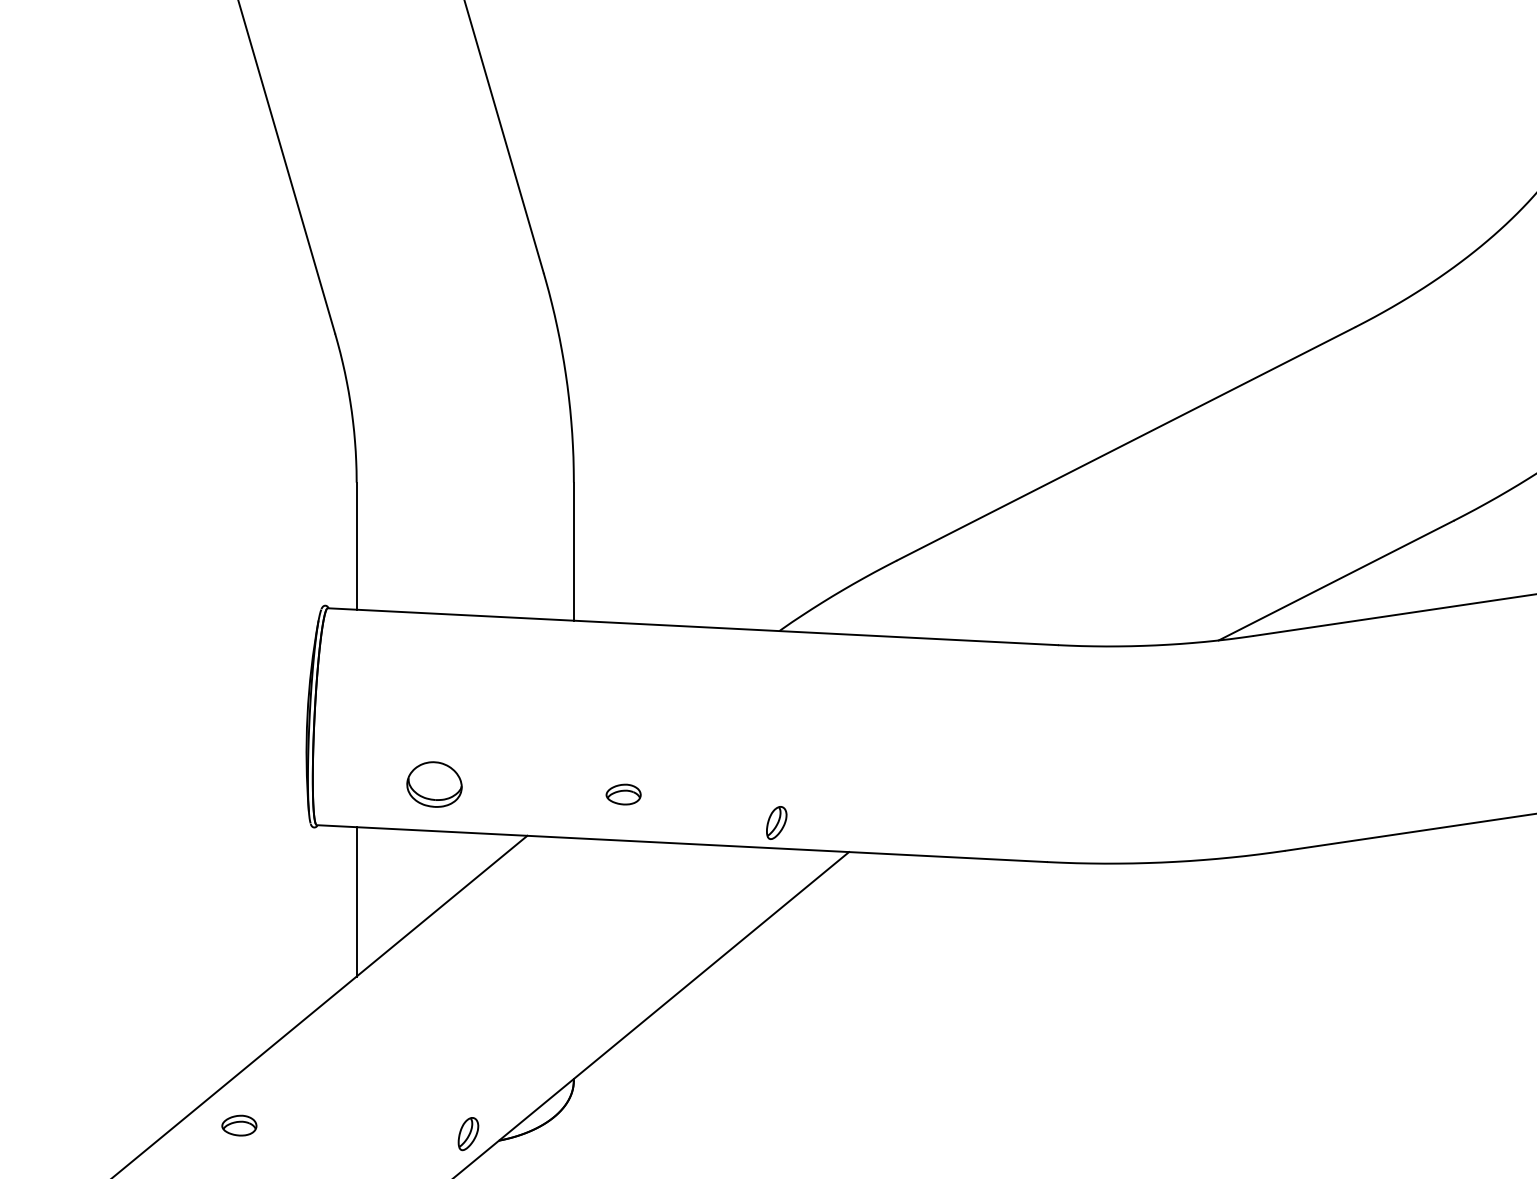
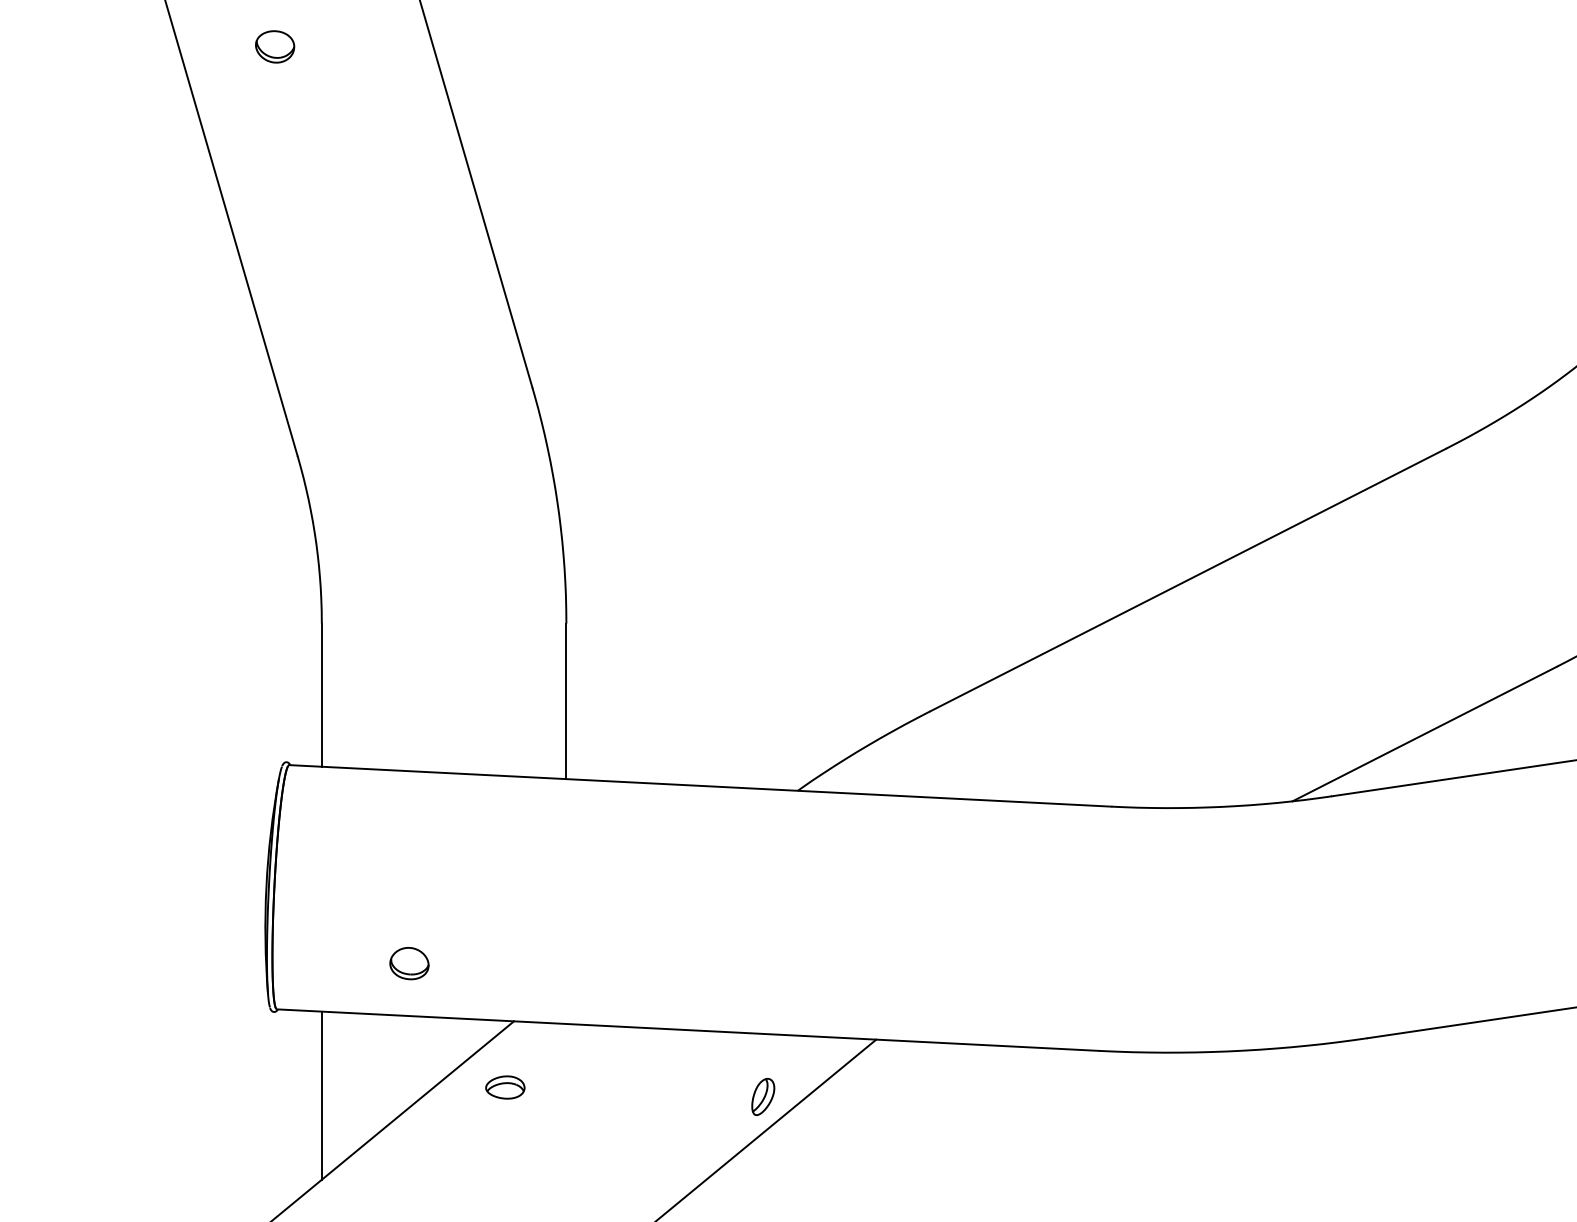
part: (434, 784) -> (409, 963), size x0.62
part: (623, 794) -> (505, 1087), moved
part: (776, 822) -> (763, 1096), moved

